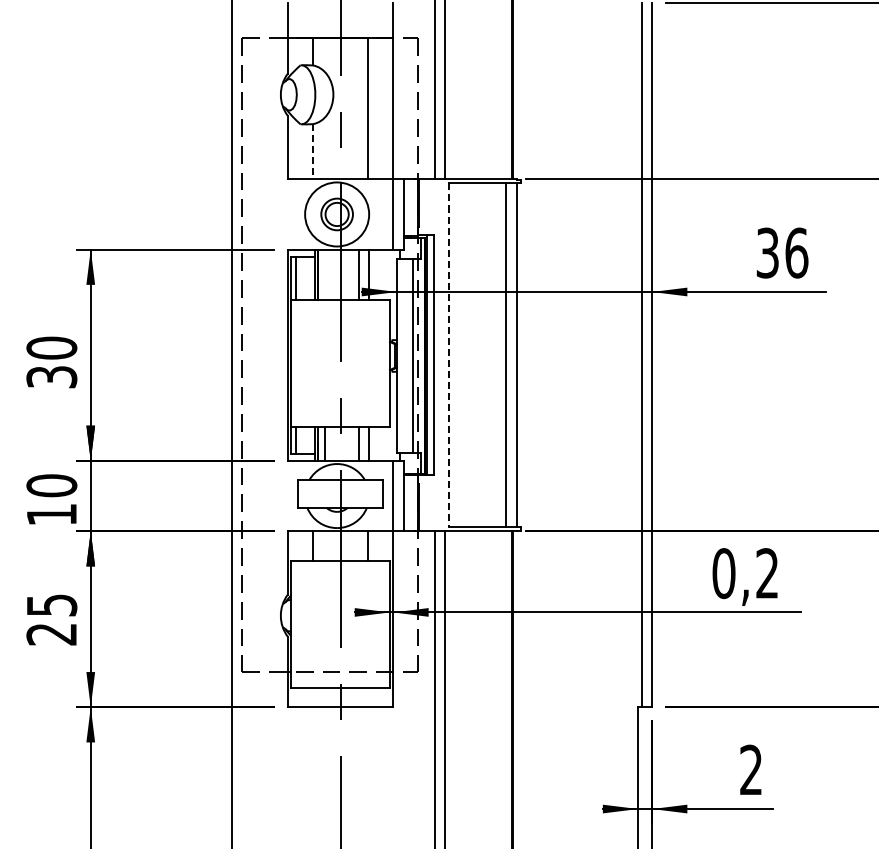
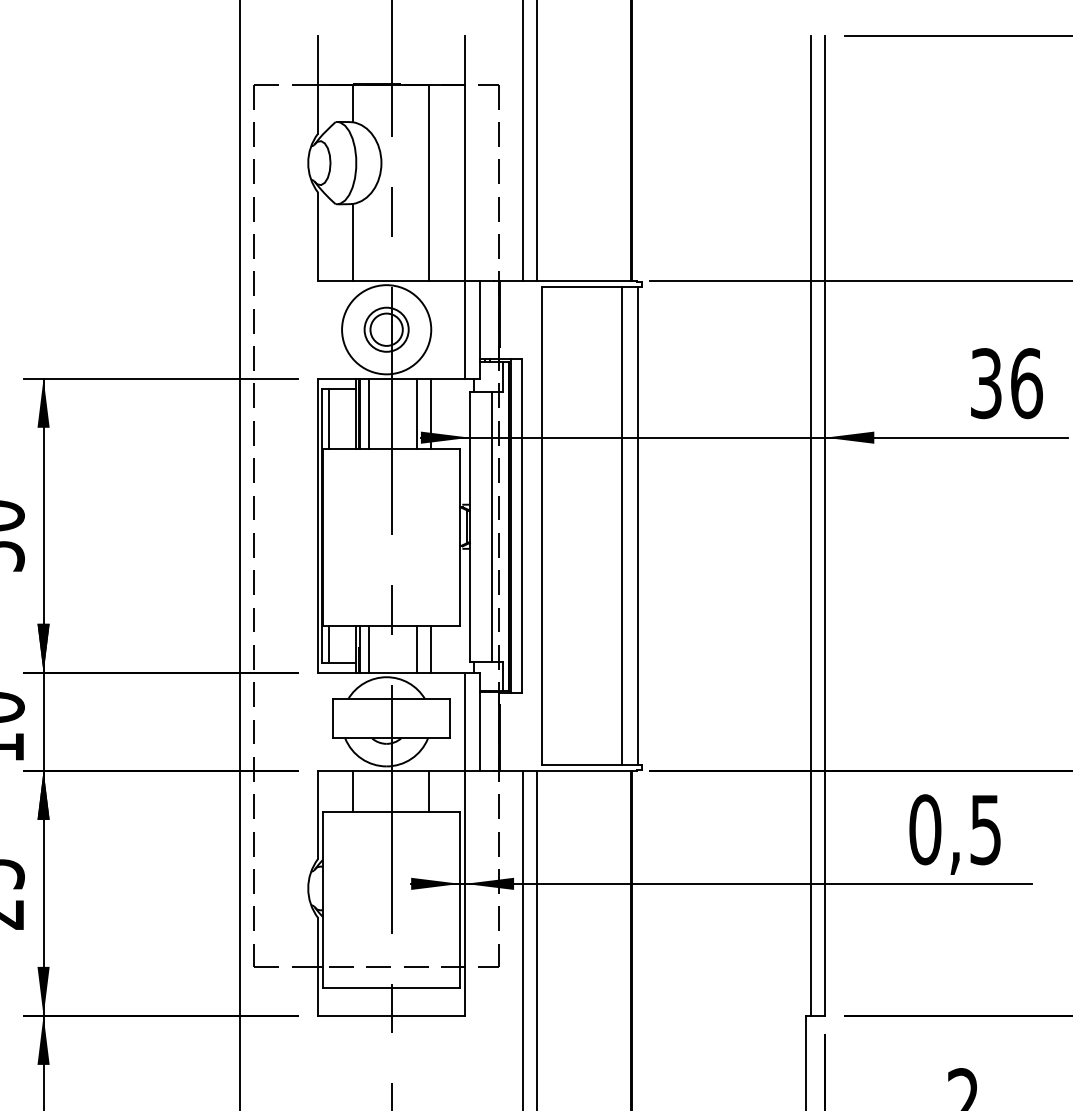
line: (312, 151) -> (352, 242), dashed -> solid
line: (324, 274) -> (369, 413), added
line: (448, 355) -> (541, 526), dashed -> solid
text: (767, 573) -> (985, 829), 0,2 -> 0,5

